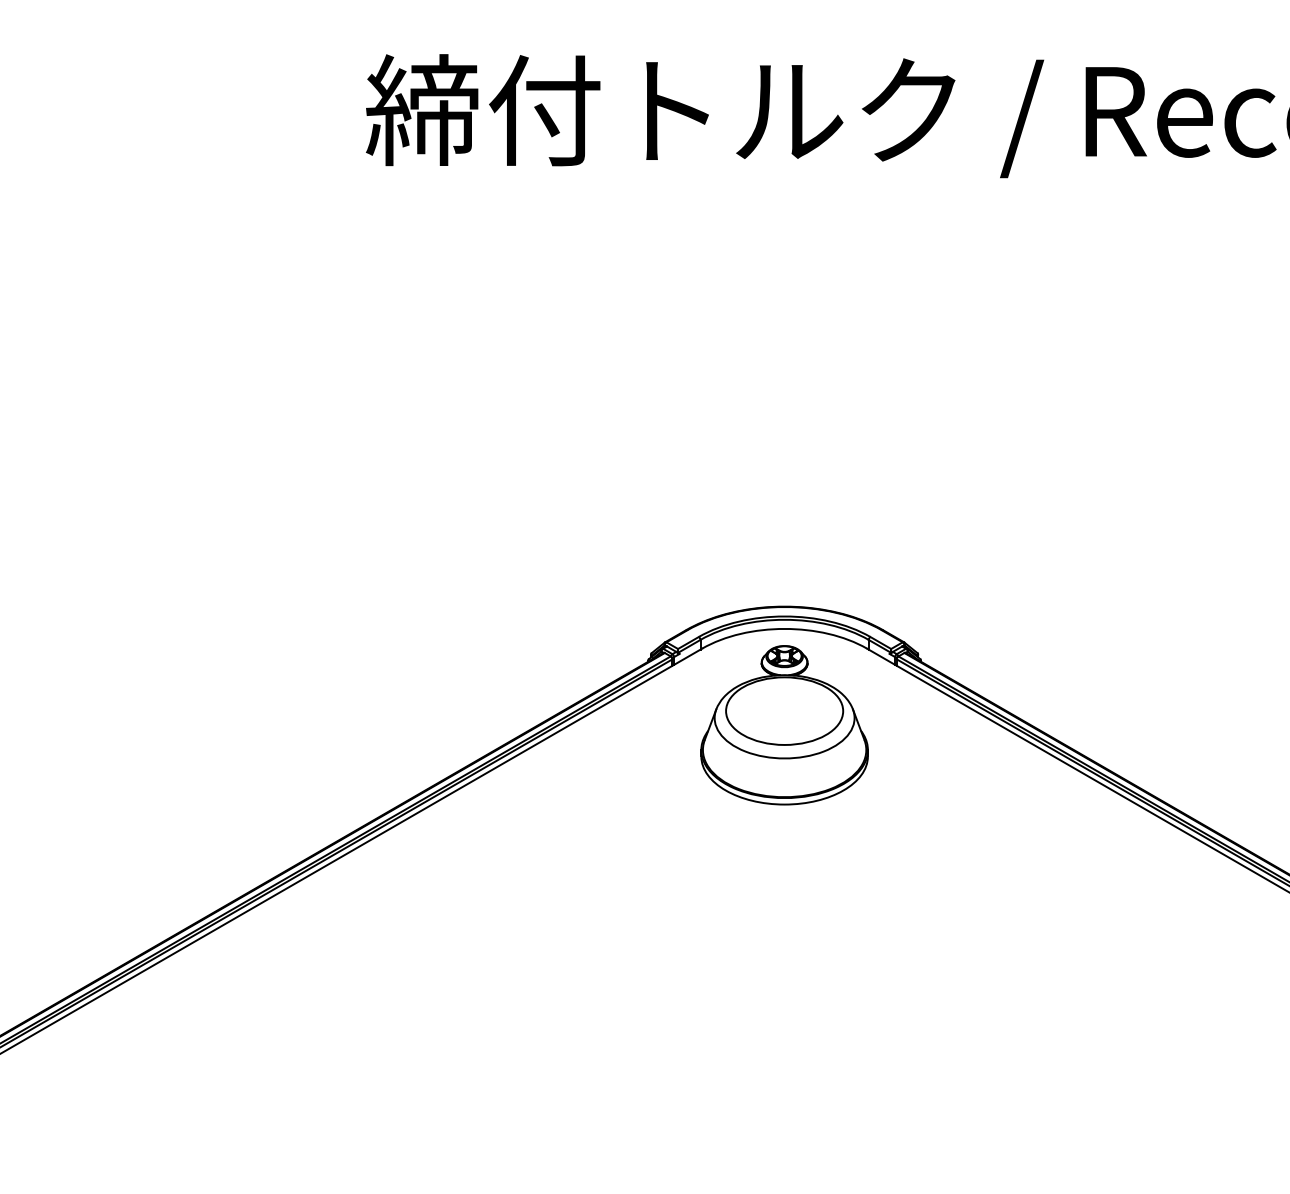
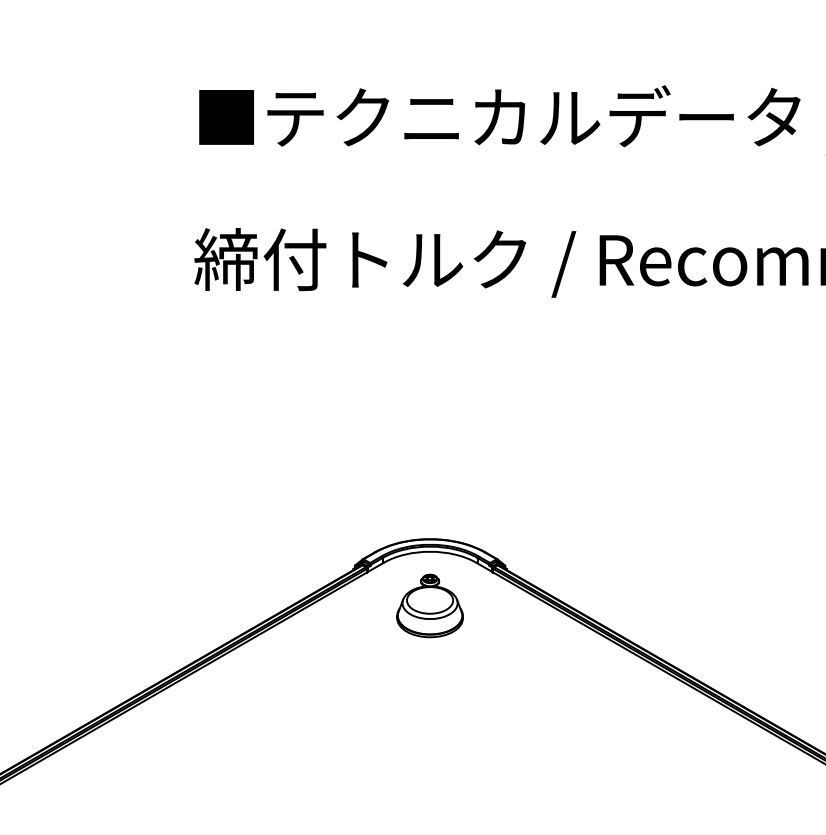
part: (783, 724) -> (429, 605), size x0.7

